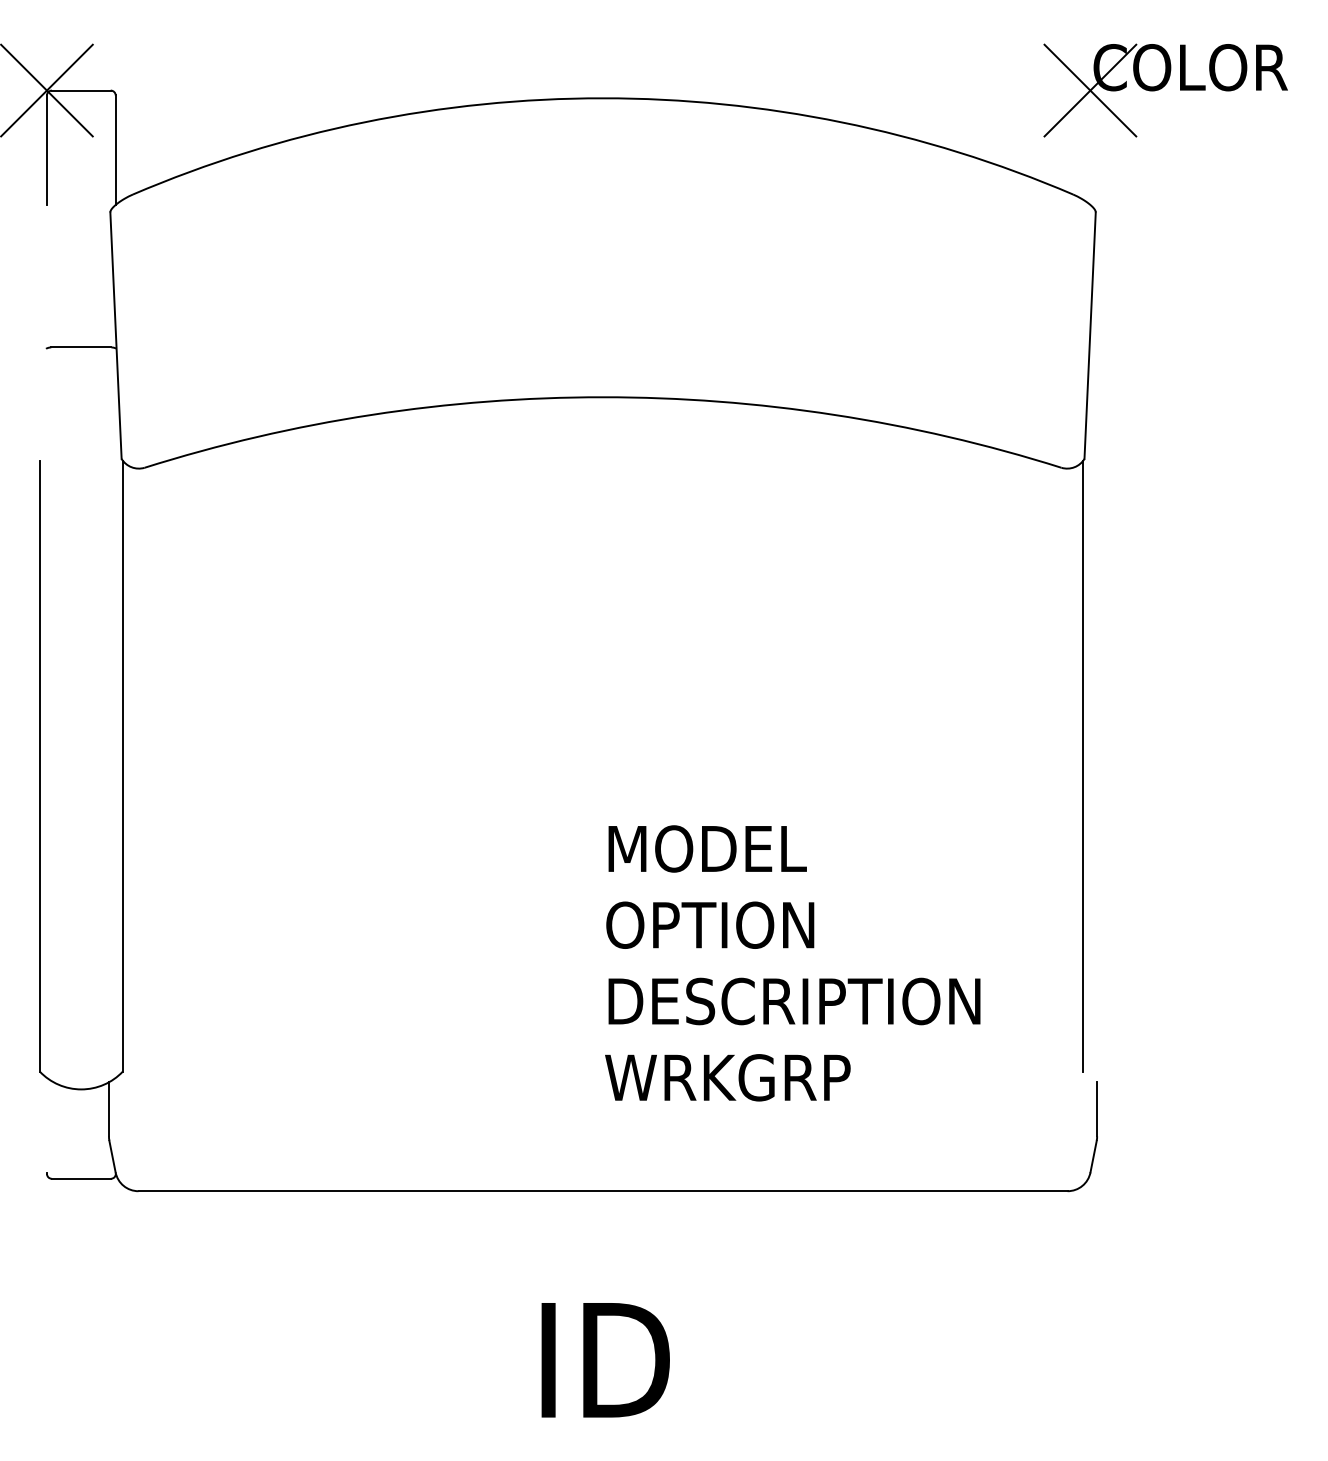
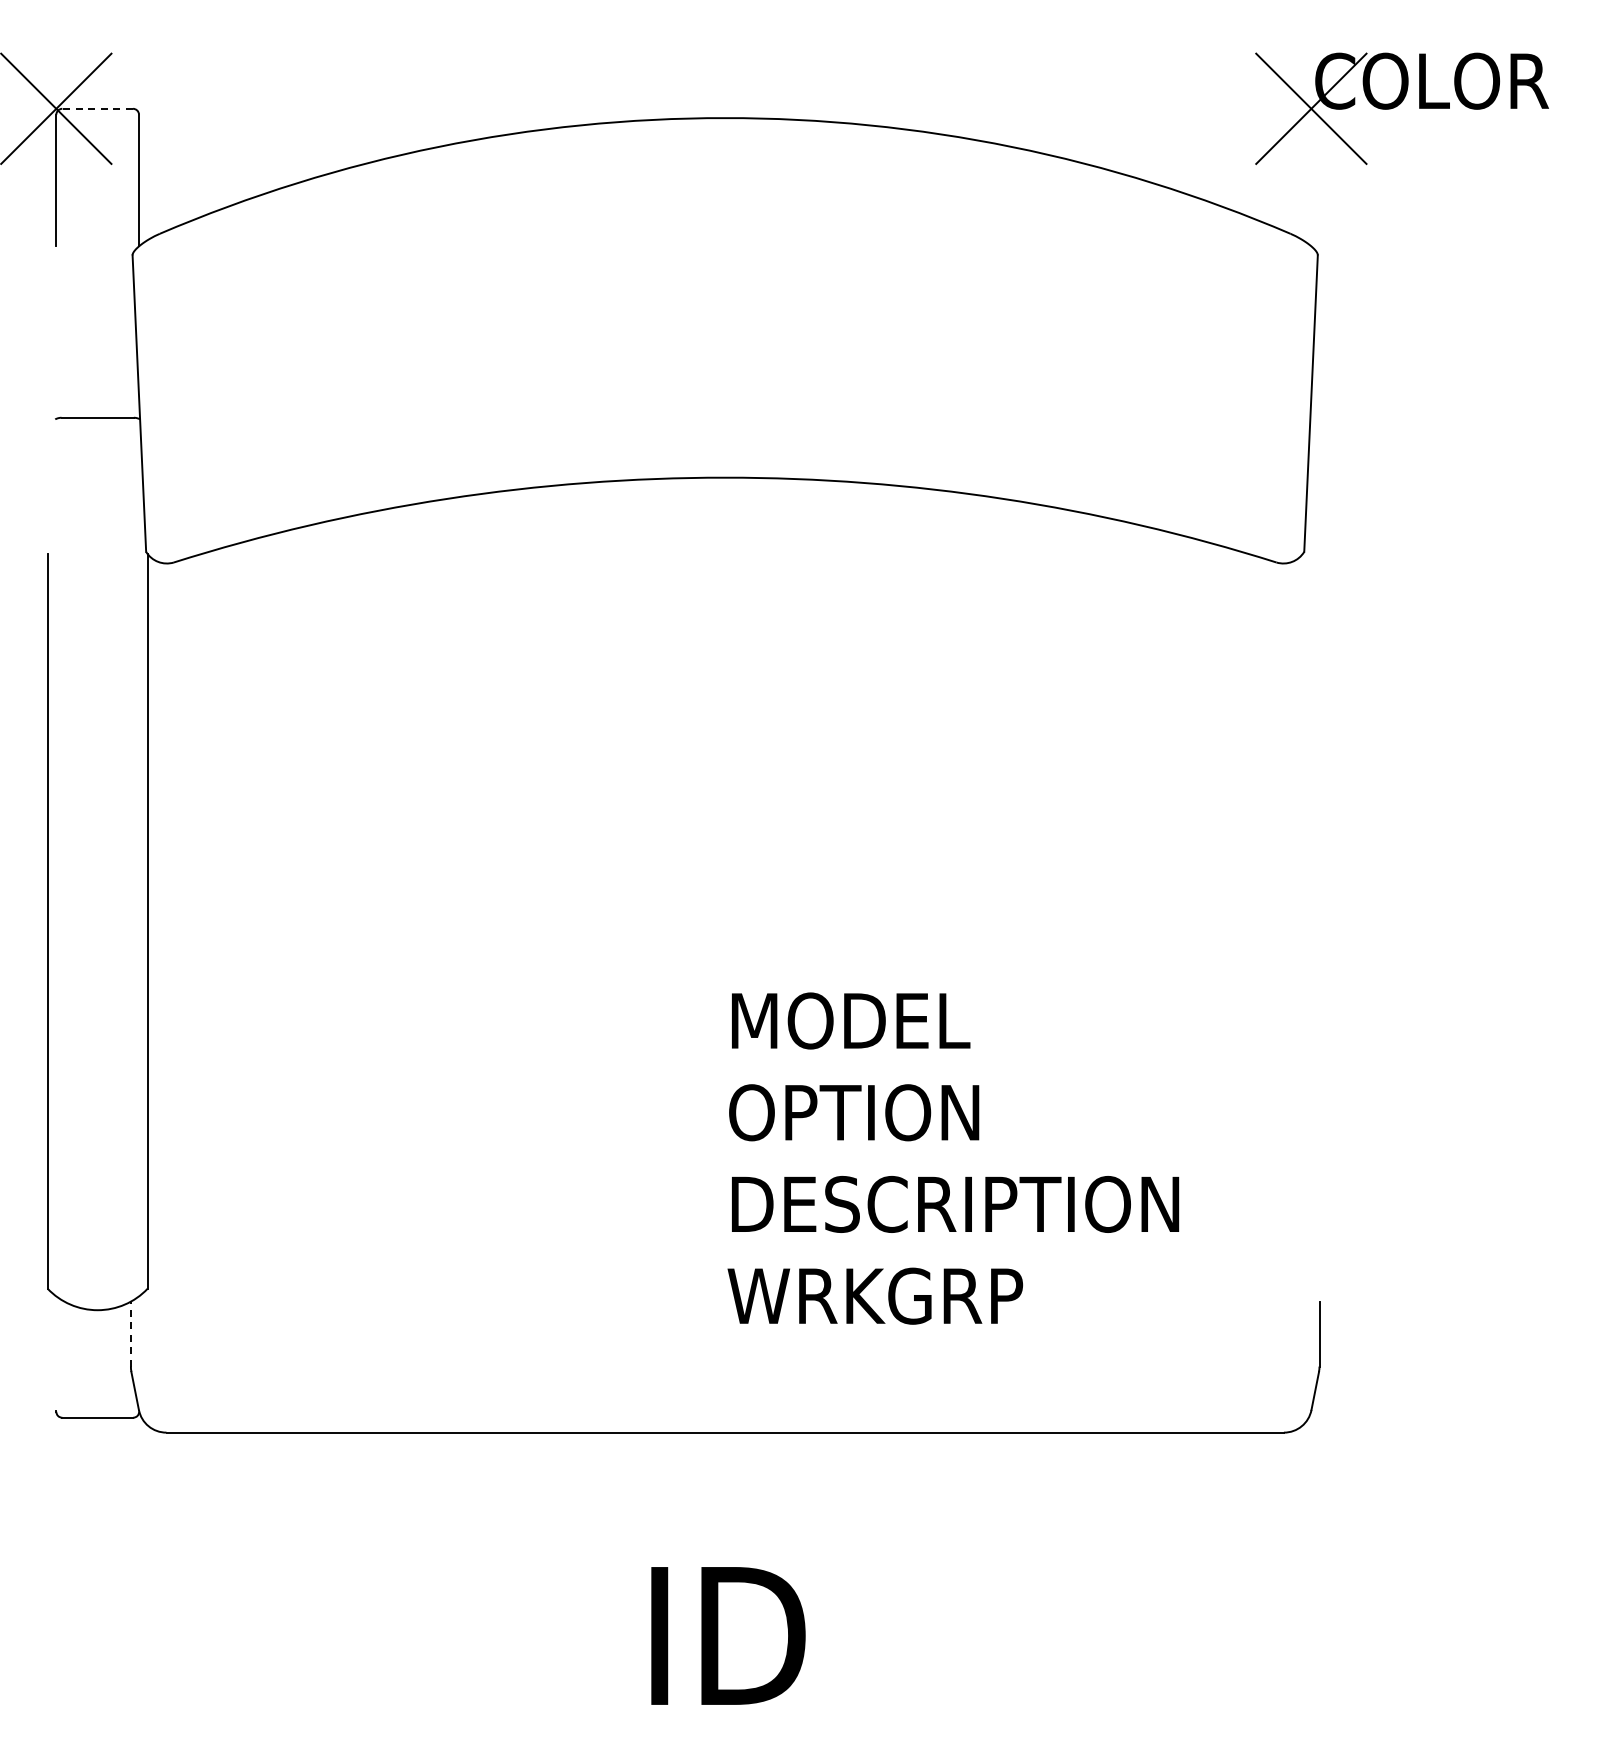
line: (81, 90) -> (97, 108), solid -> dashed
line: (1083, 765) -> (1302, 920), removed
line: (108, 1108) -> (130, 1333), solid -> dashed

